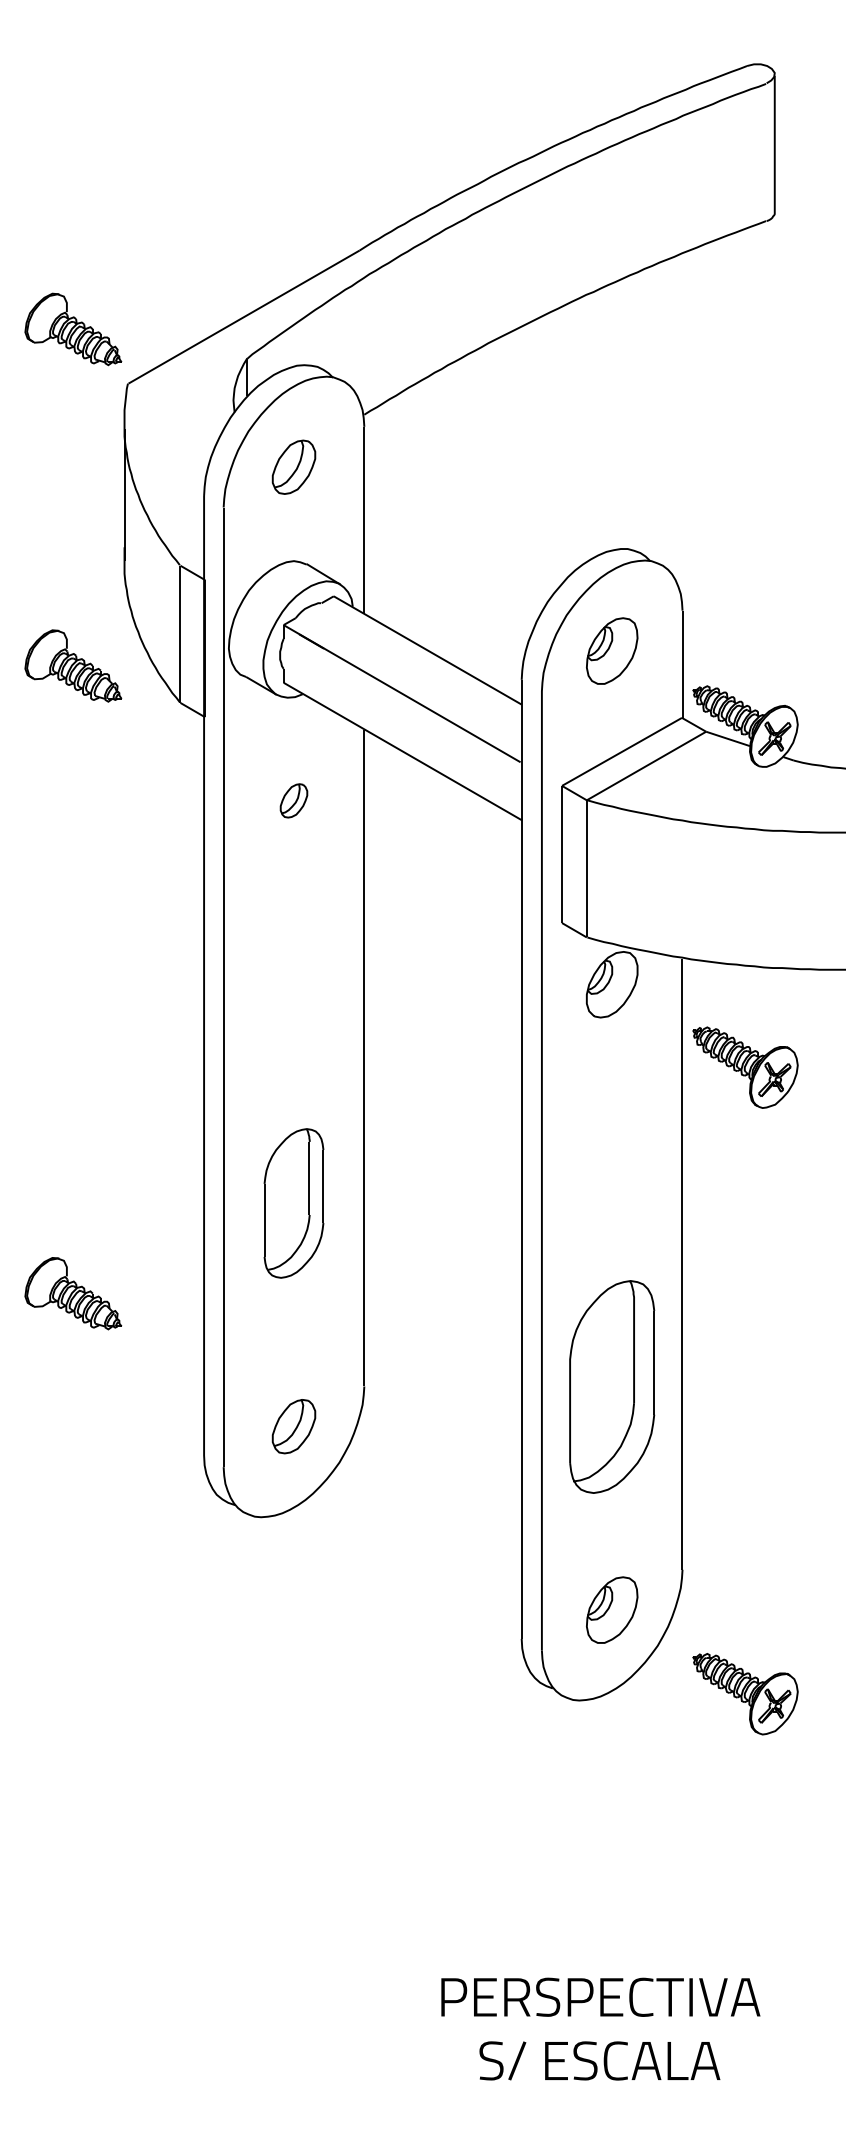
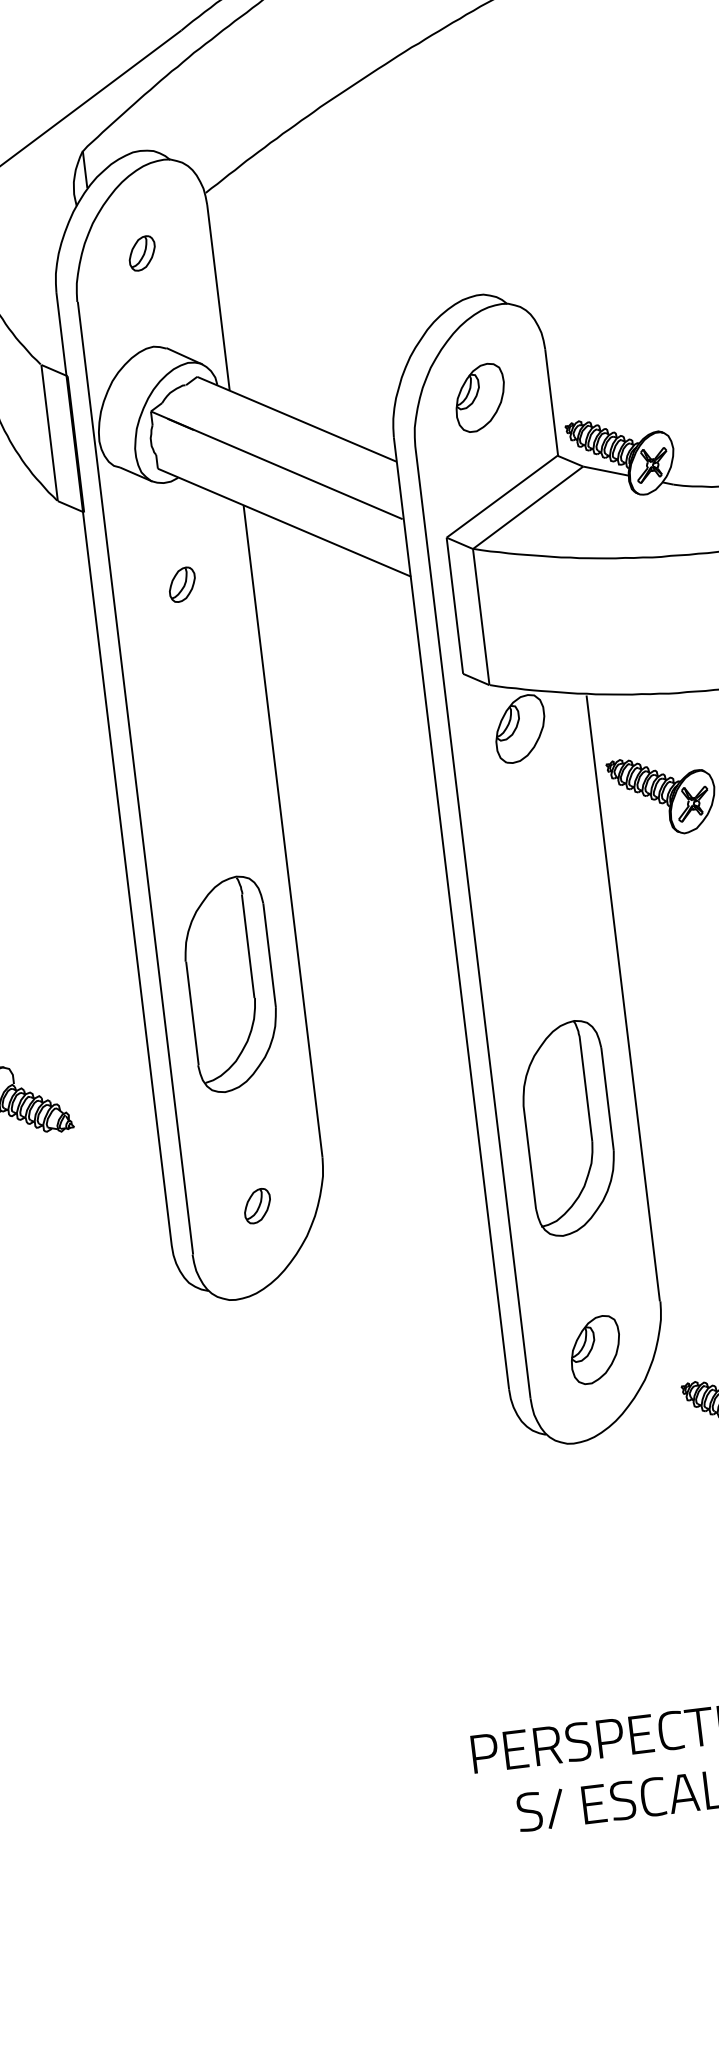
part: (293, 466) -> (141, 252), size x0.62
part: (293, 1203) -> (230, 984), size x1.43
part: (293, 1426) -> (257, 1205), size x0.62

